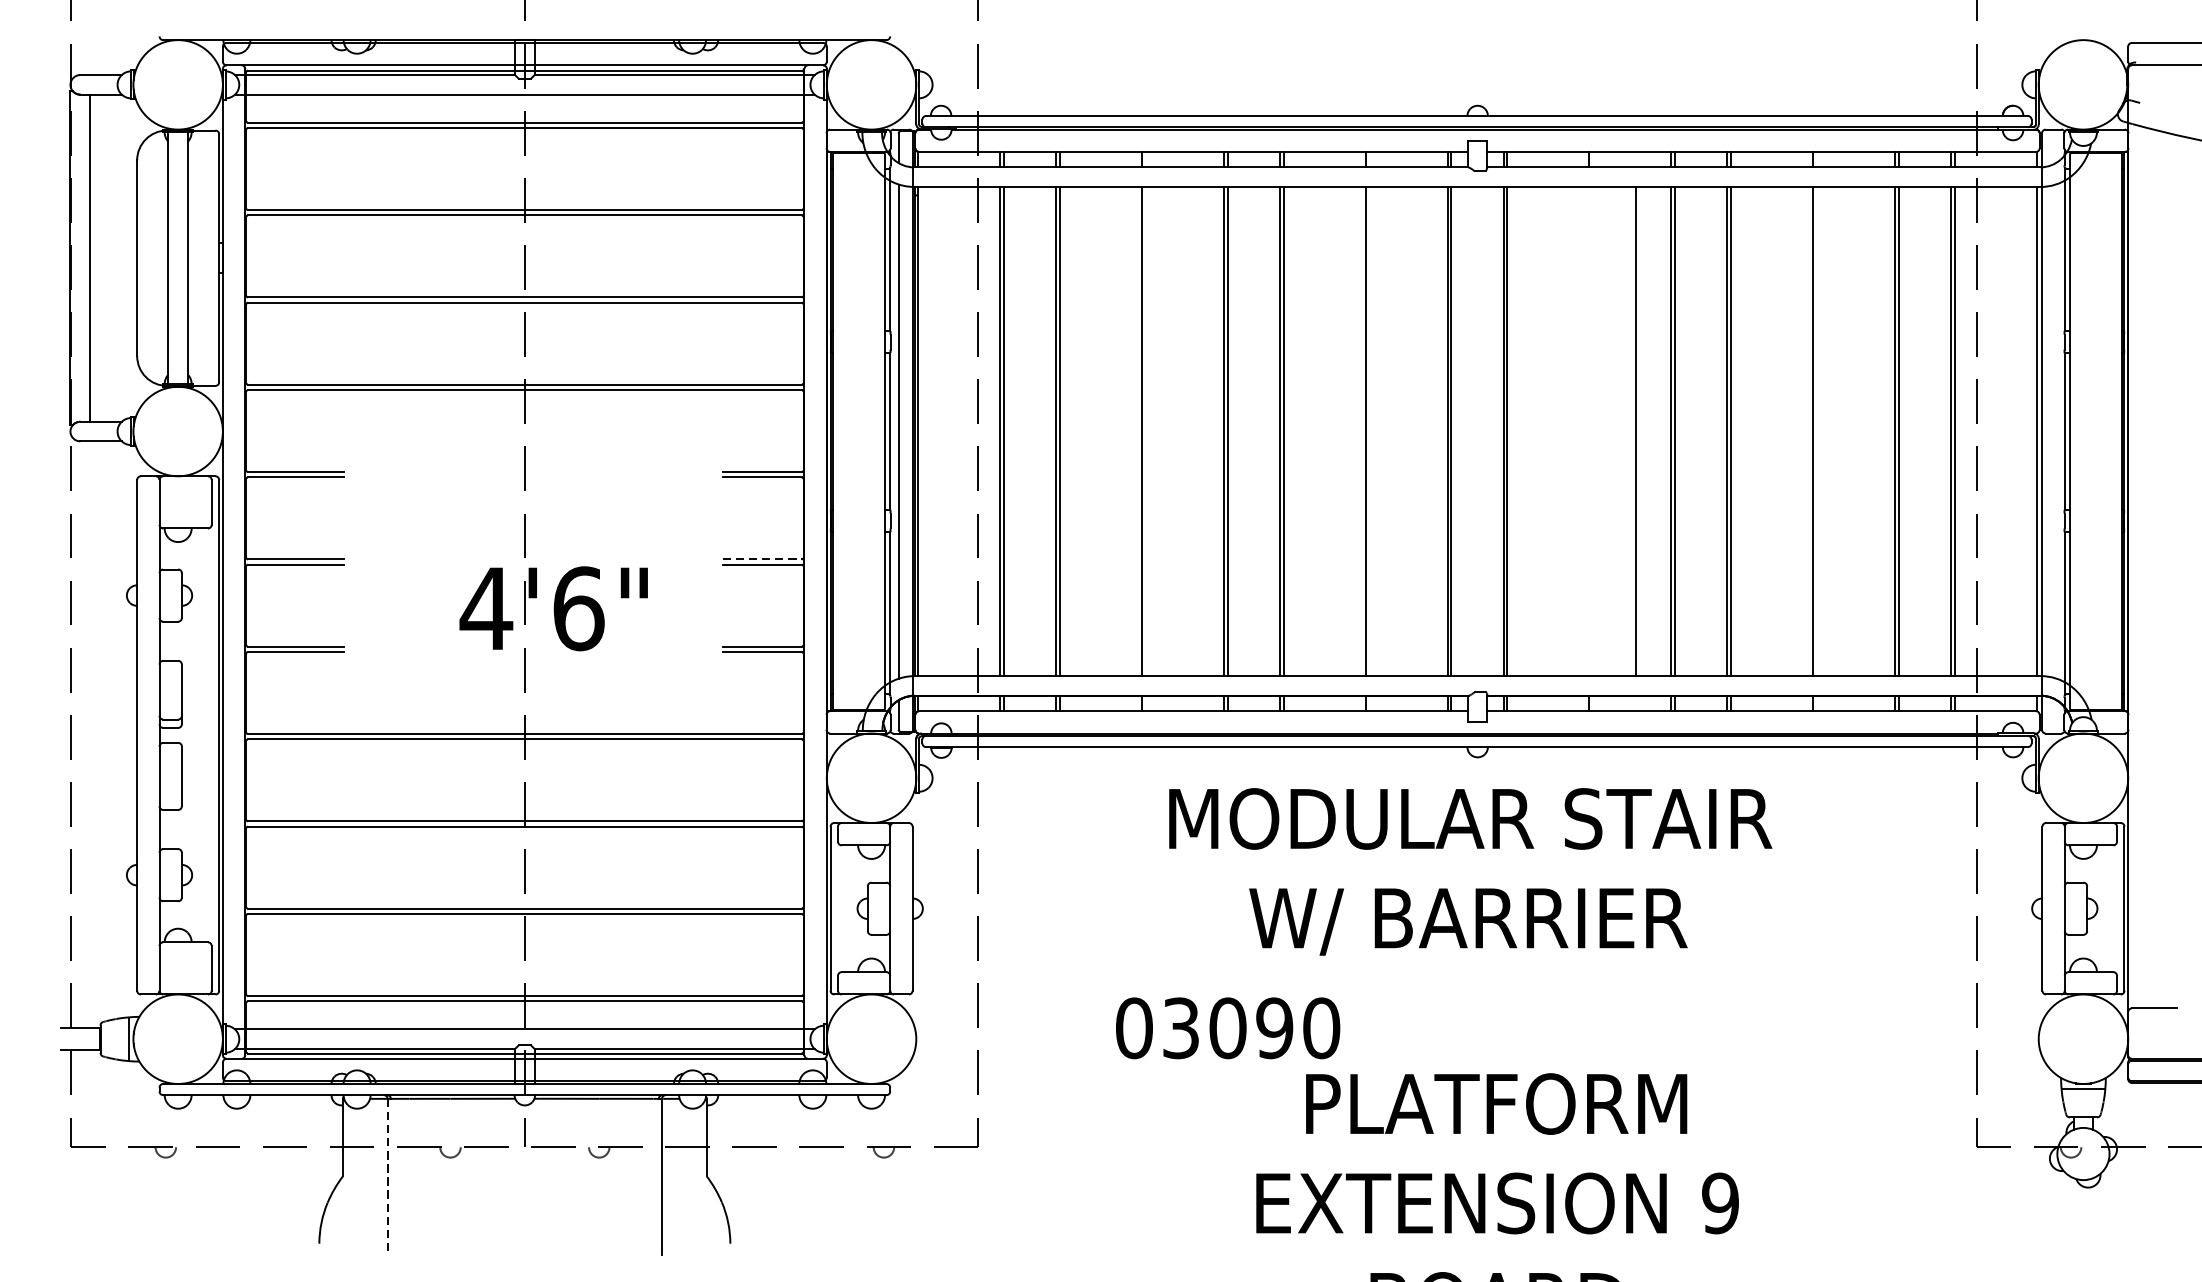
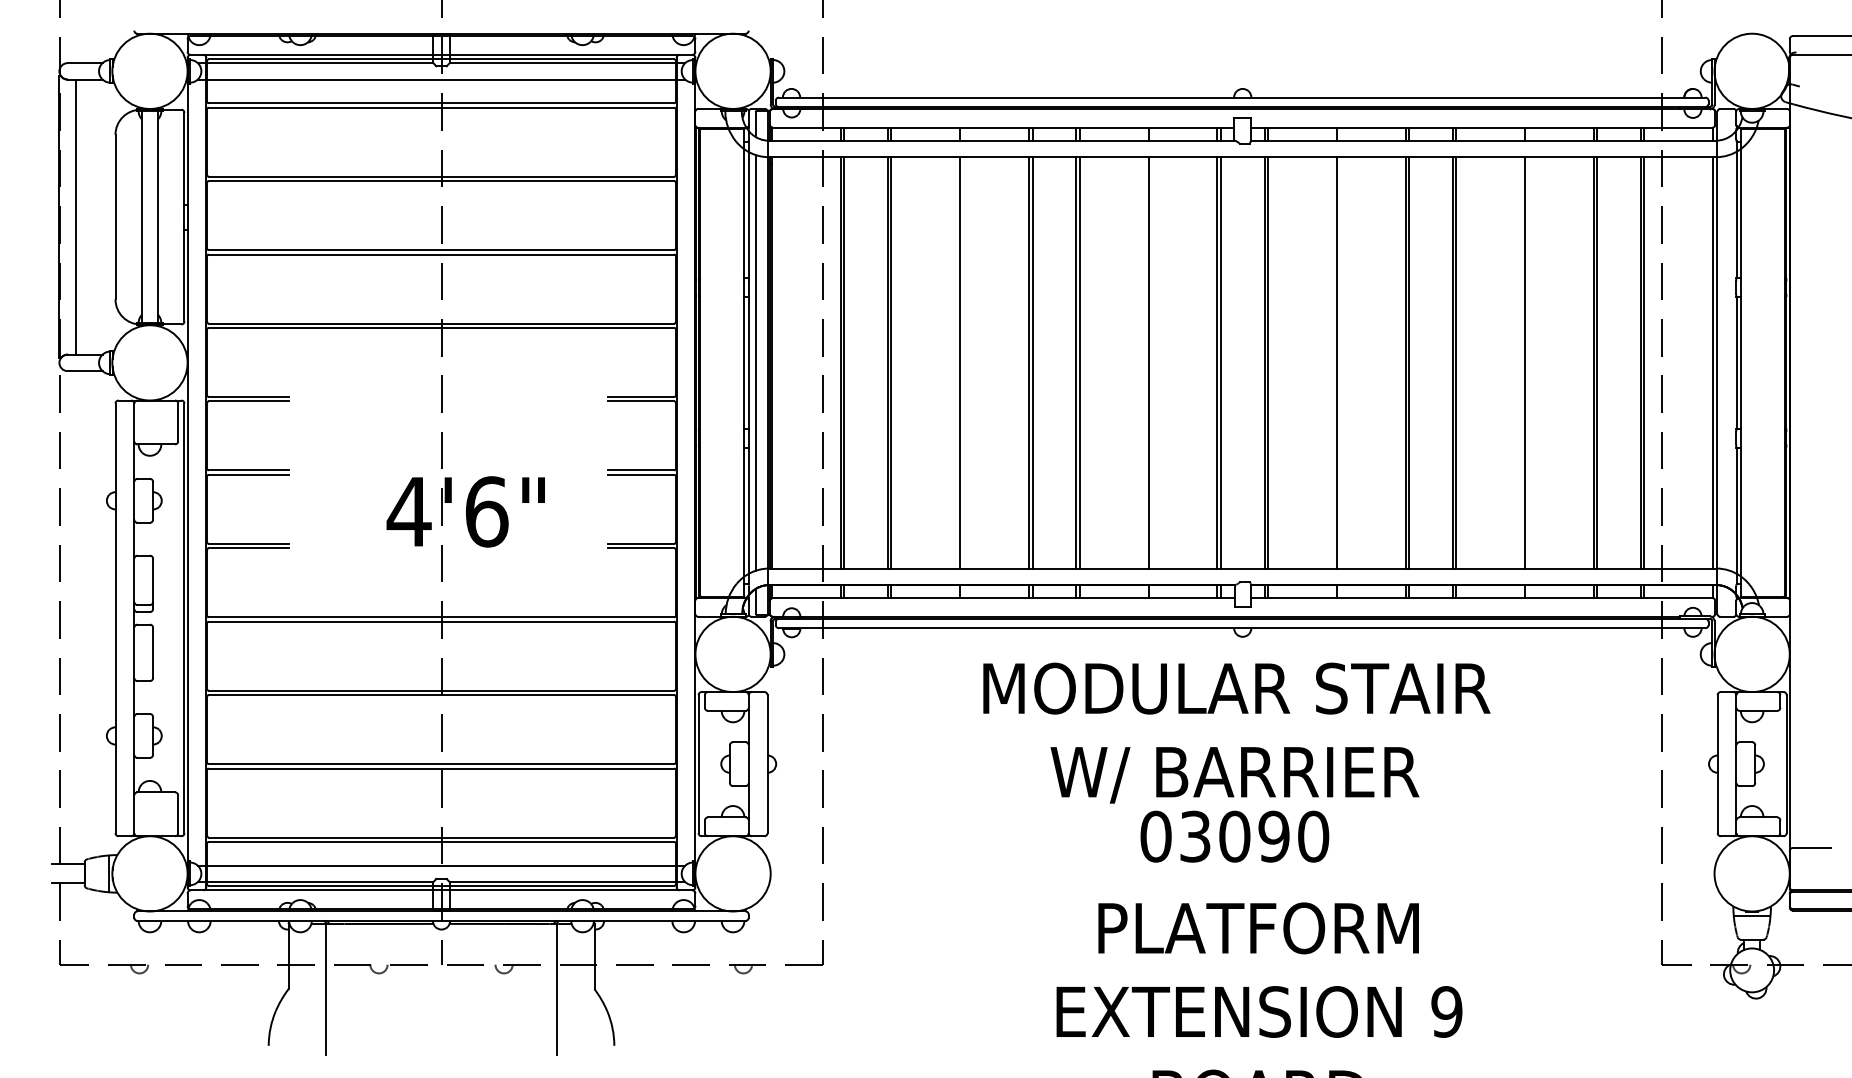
line: (1635, 431) -> (1336, 362), moved
line: (762, 559) -> (641, 470), dashed -> solid
text: (1227, 1028) -> (1234, 836), moved
line: (388, 1176) -> (326, 989), dashed -> solid

